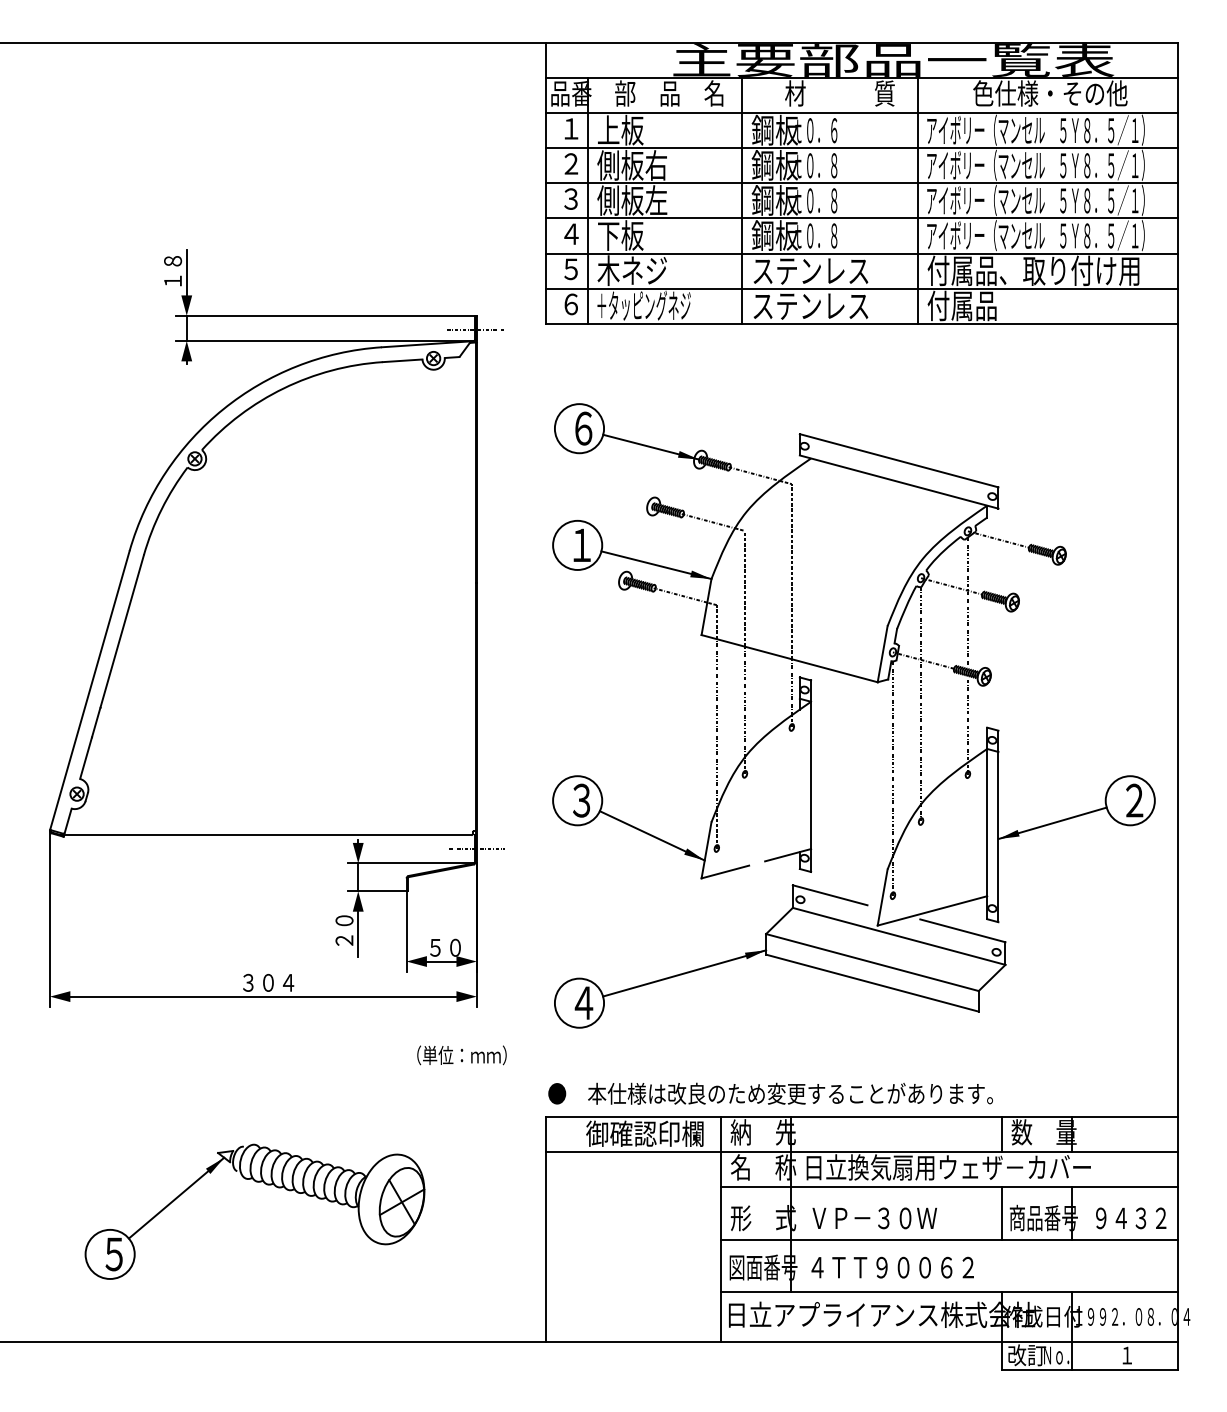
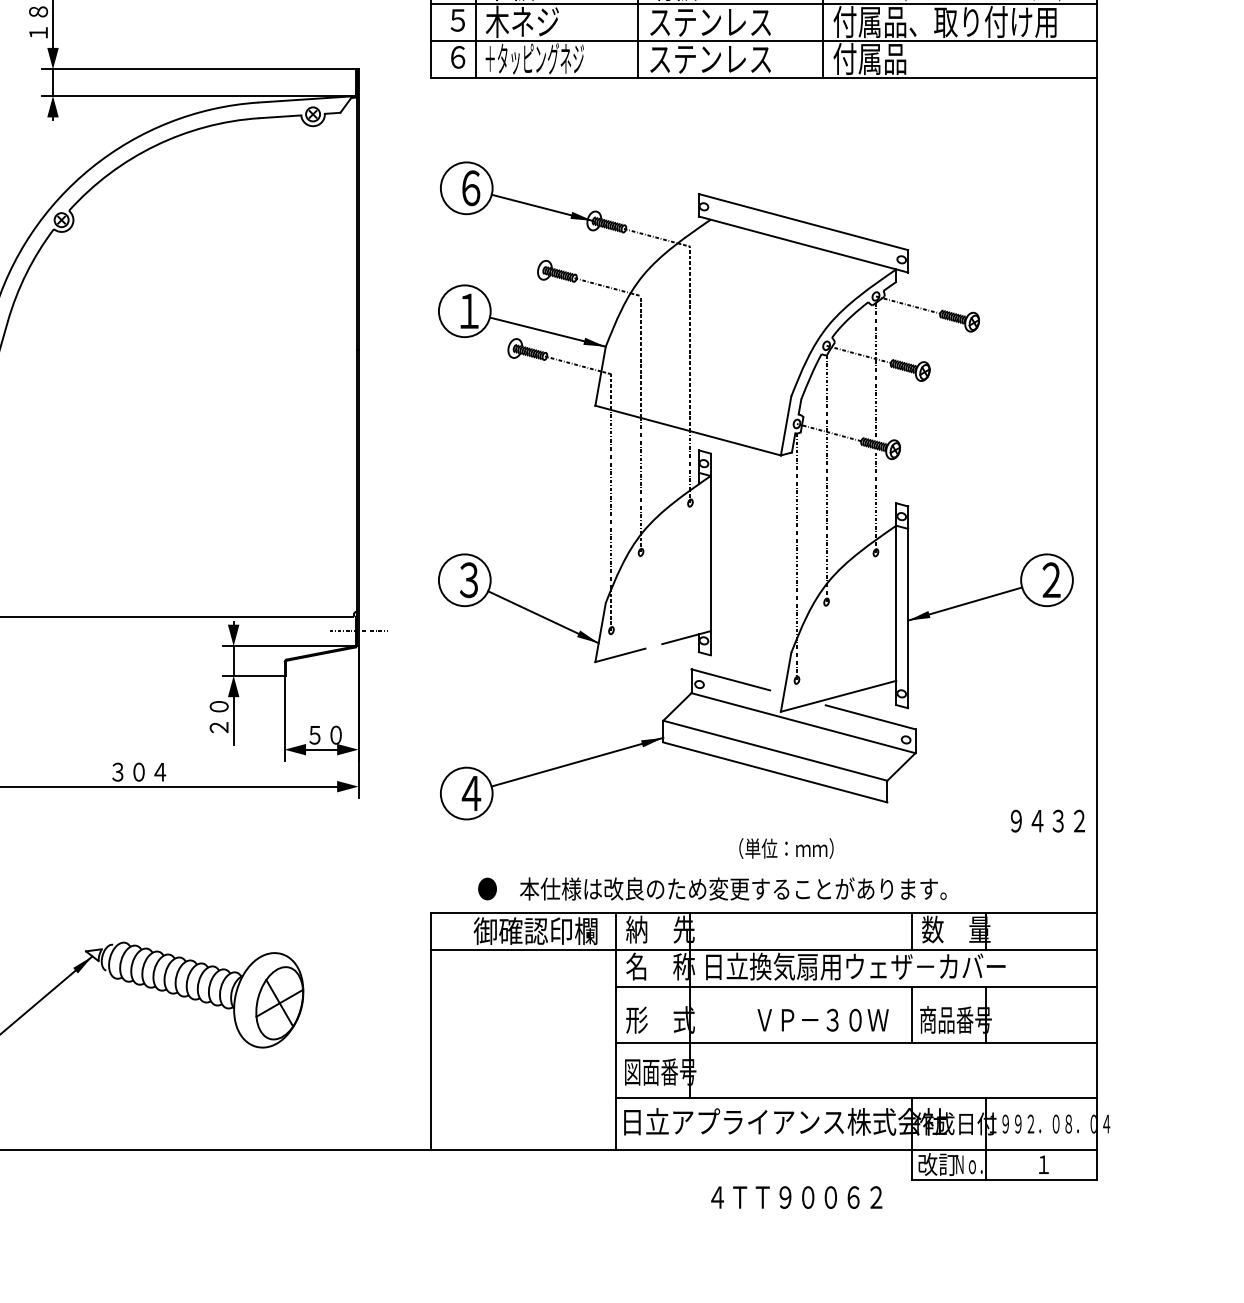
line: (475, 329) -> (357, 83), removed
text: (461, 1055) -> (785, 848), moved
text: (770, 1093) -> (712, 888), moved
text: (874, 1218) -> (822, 1020), moved
text: (1131, 1218) -> (1048, 821), moved
text: (892, 1267) -> (796, 1197), moved

